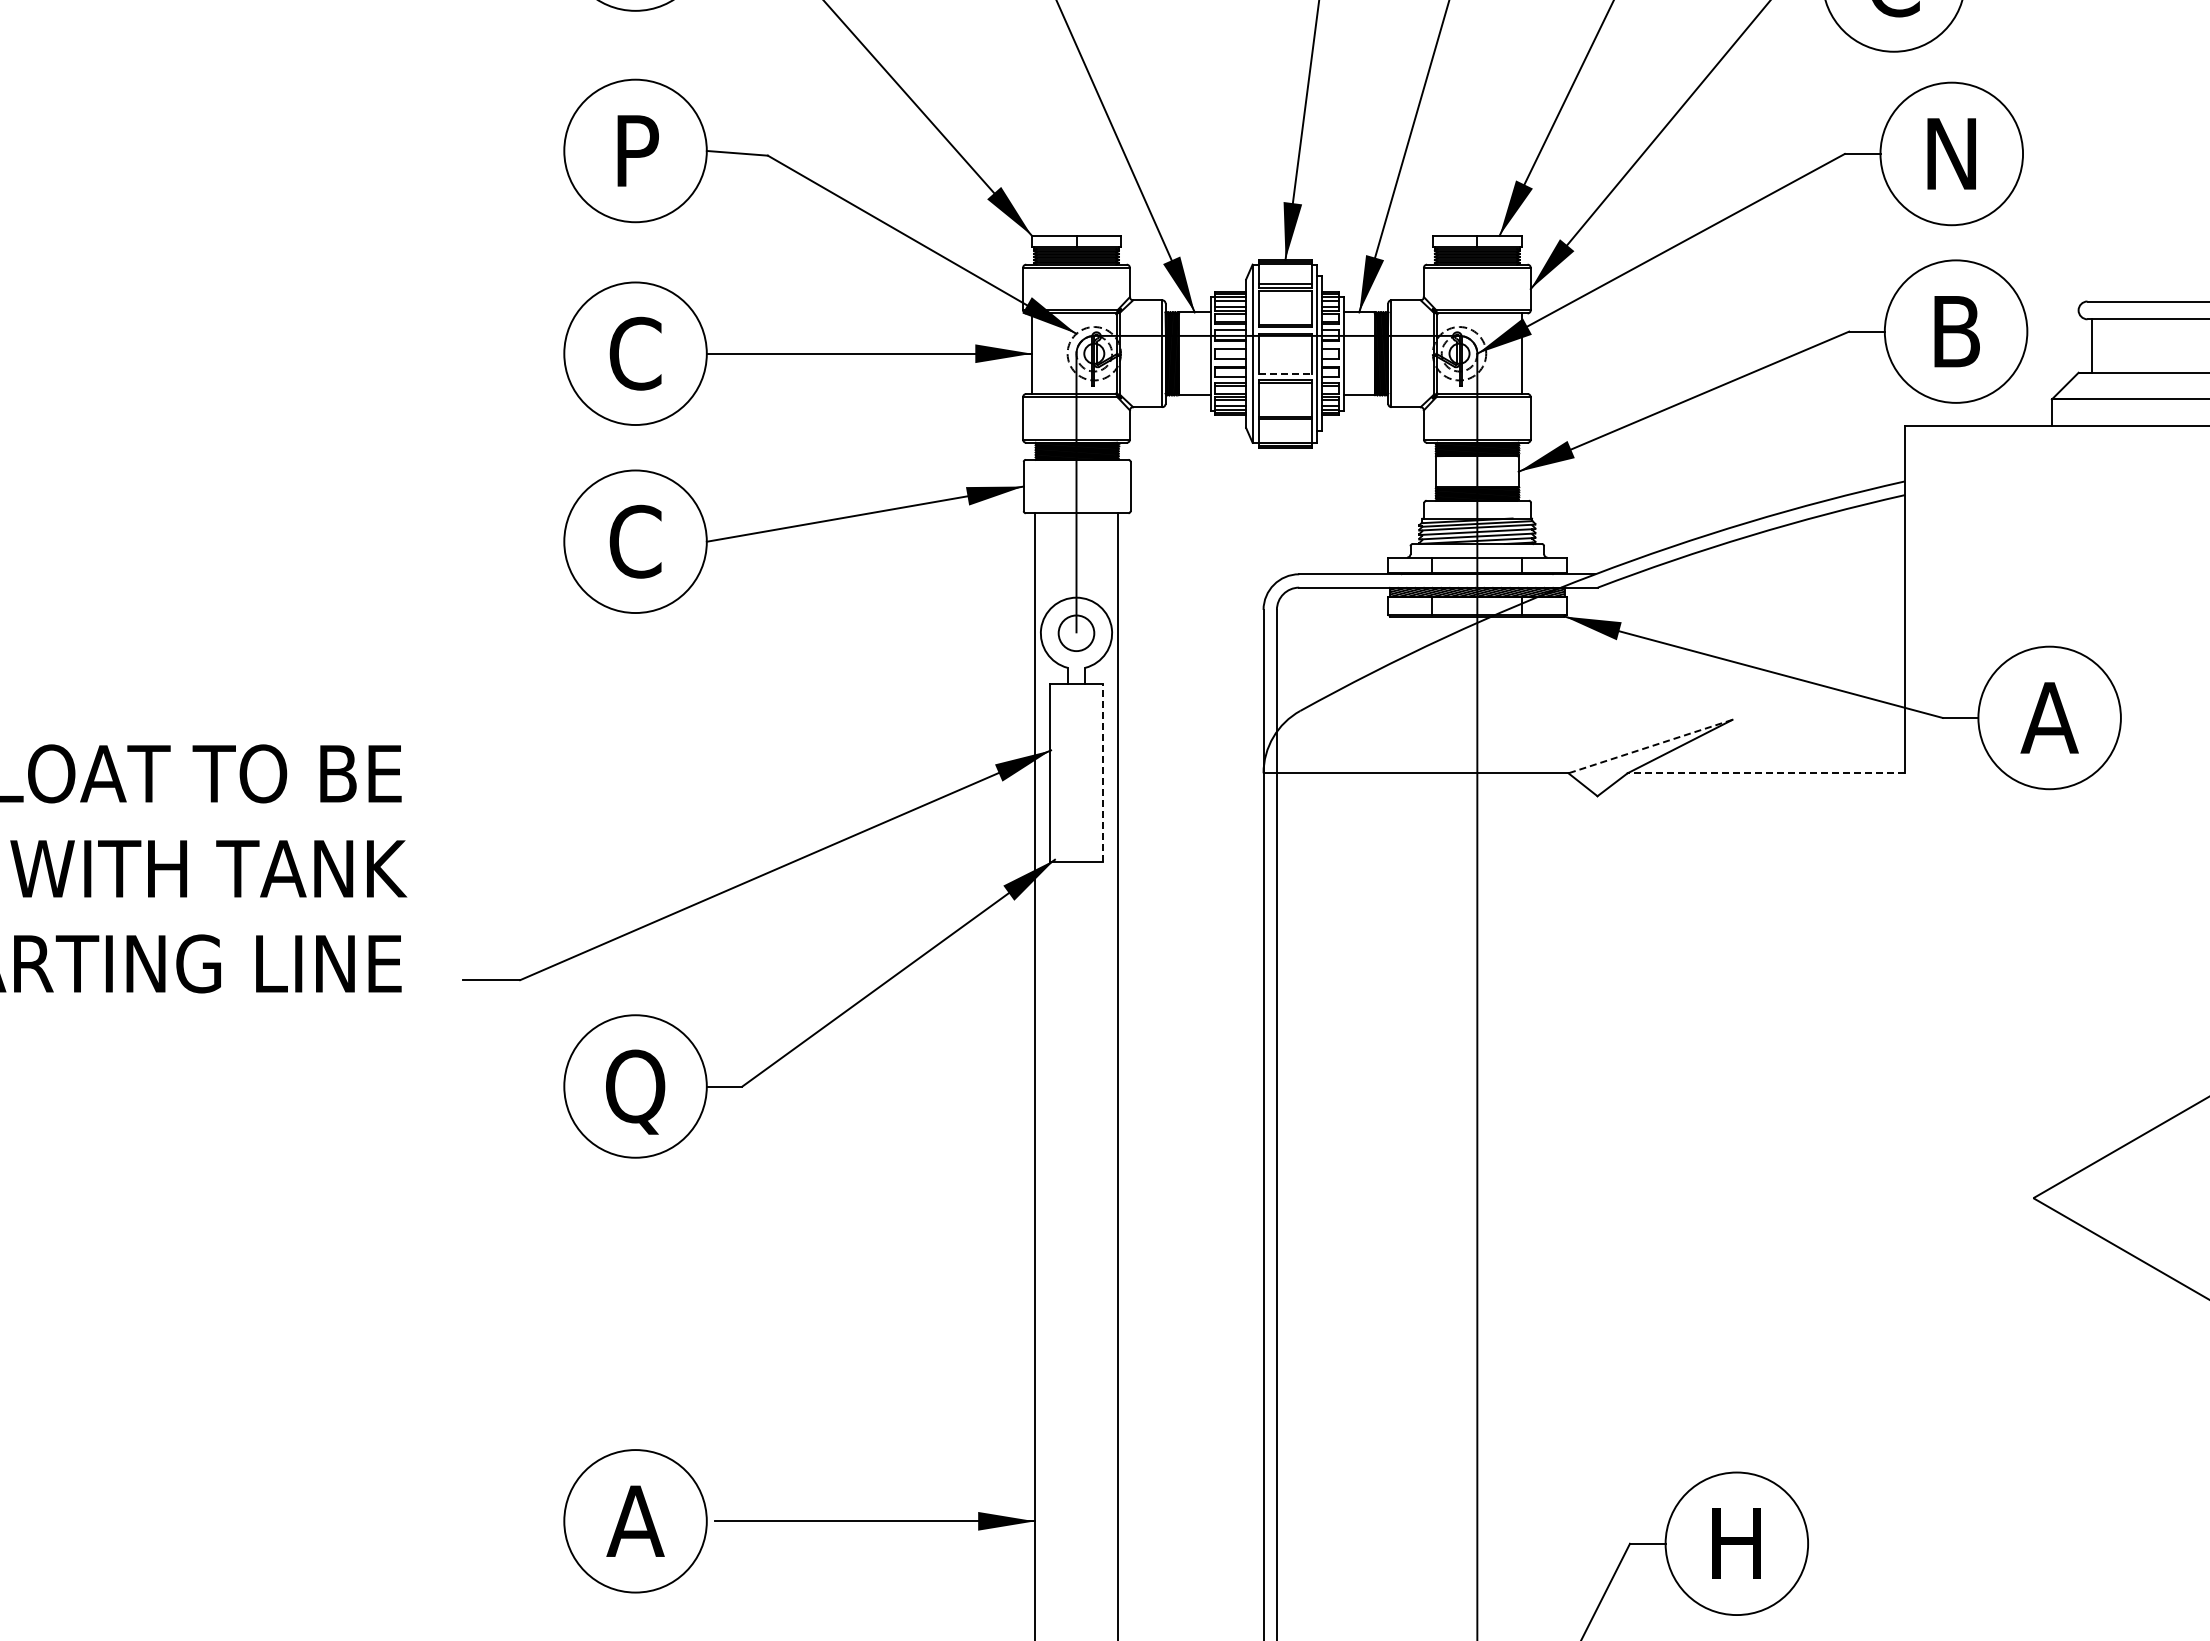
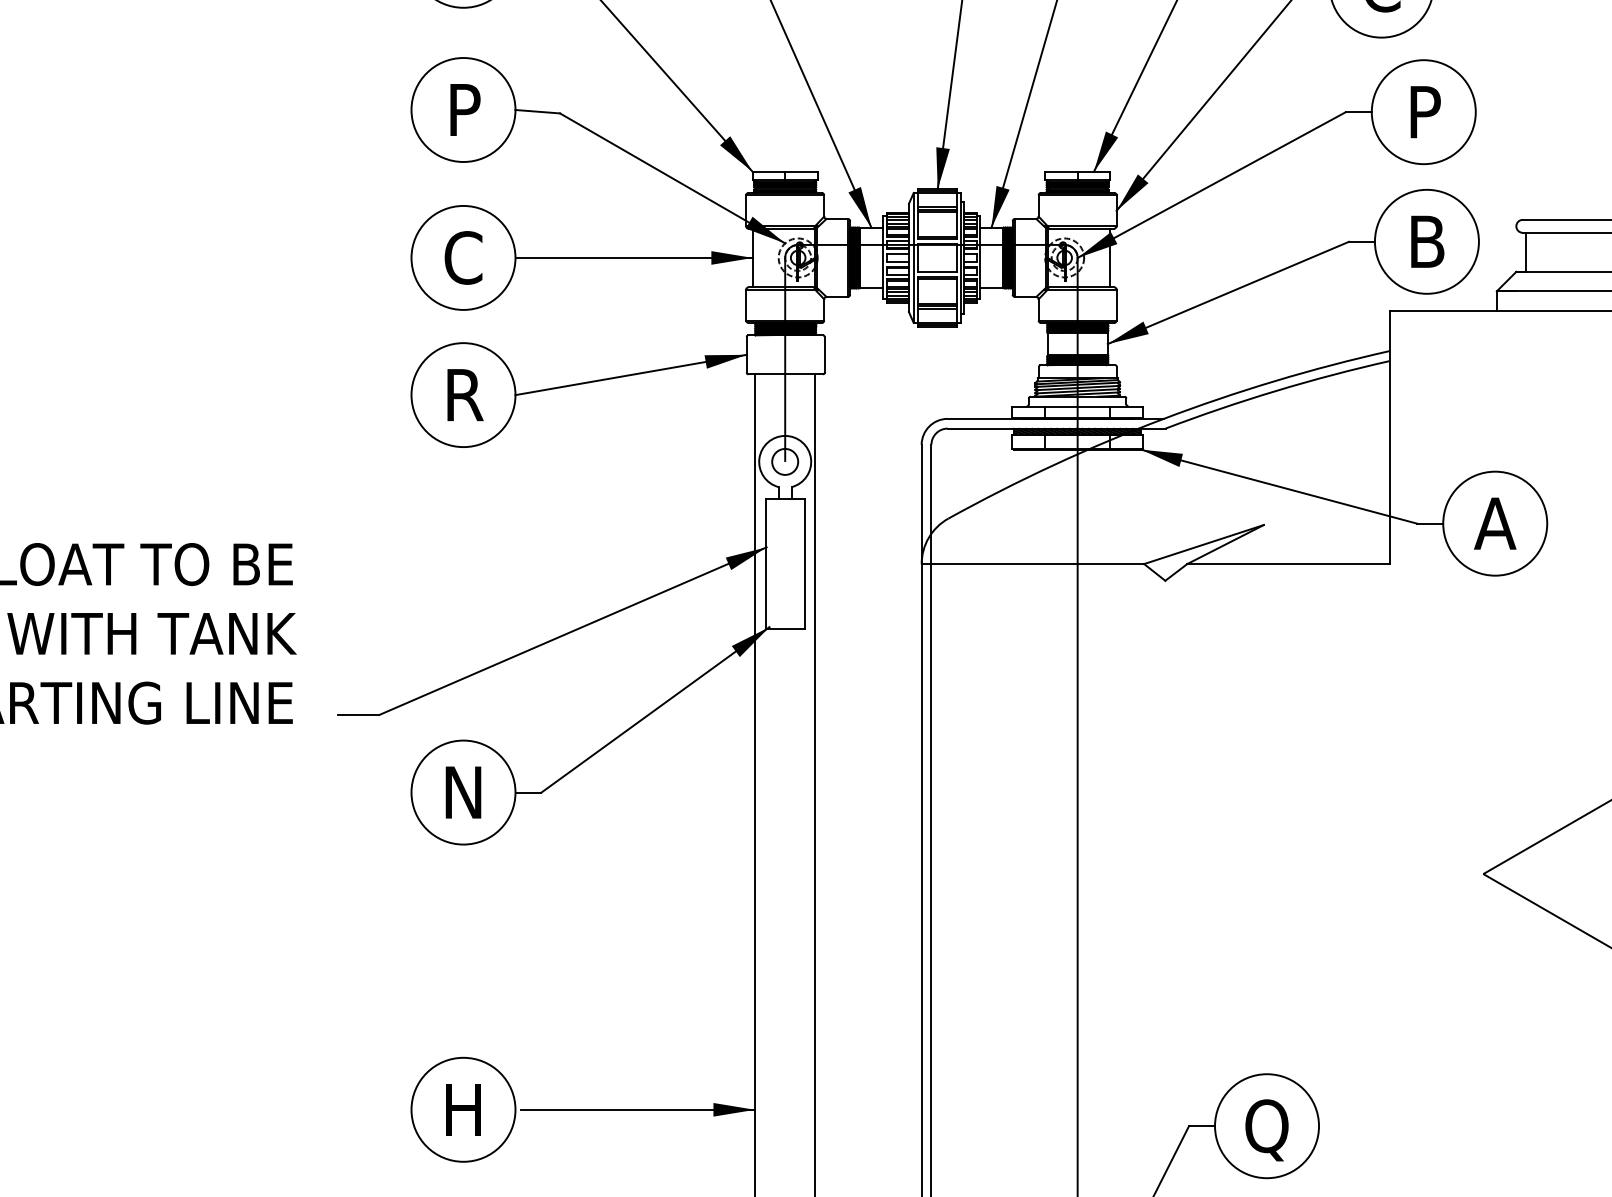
text: (1951, 153) -> (1423, 111), N -> P
line: (1286, 373) -> (938, 272), dashed -> solid
line: (1285, 423) -> (937, 308), added
text: (636, 541) -> (464, 394), C -> R
line: (1650, 746) -> (1203, 544), dashed -> solid
line: (1103, 772) -> (804, 563), dashed -> solid
line: (1766, 773) -> (1288, 564), dashed -> solid
text: (635, 1091) -> (463, 796), Q -> N
text: (635, 1520) -> (463, 1109), A -> H
text: (1736, 1548) -> (1266, 1129), H -> Q

